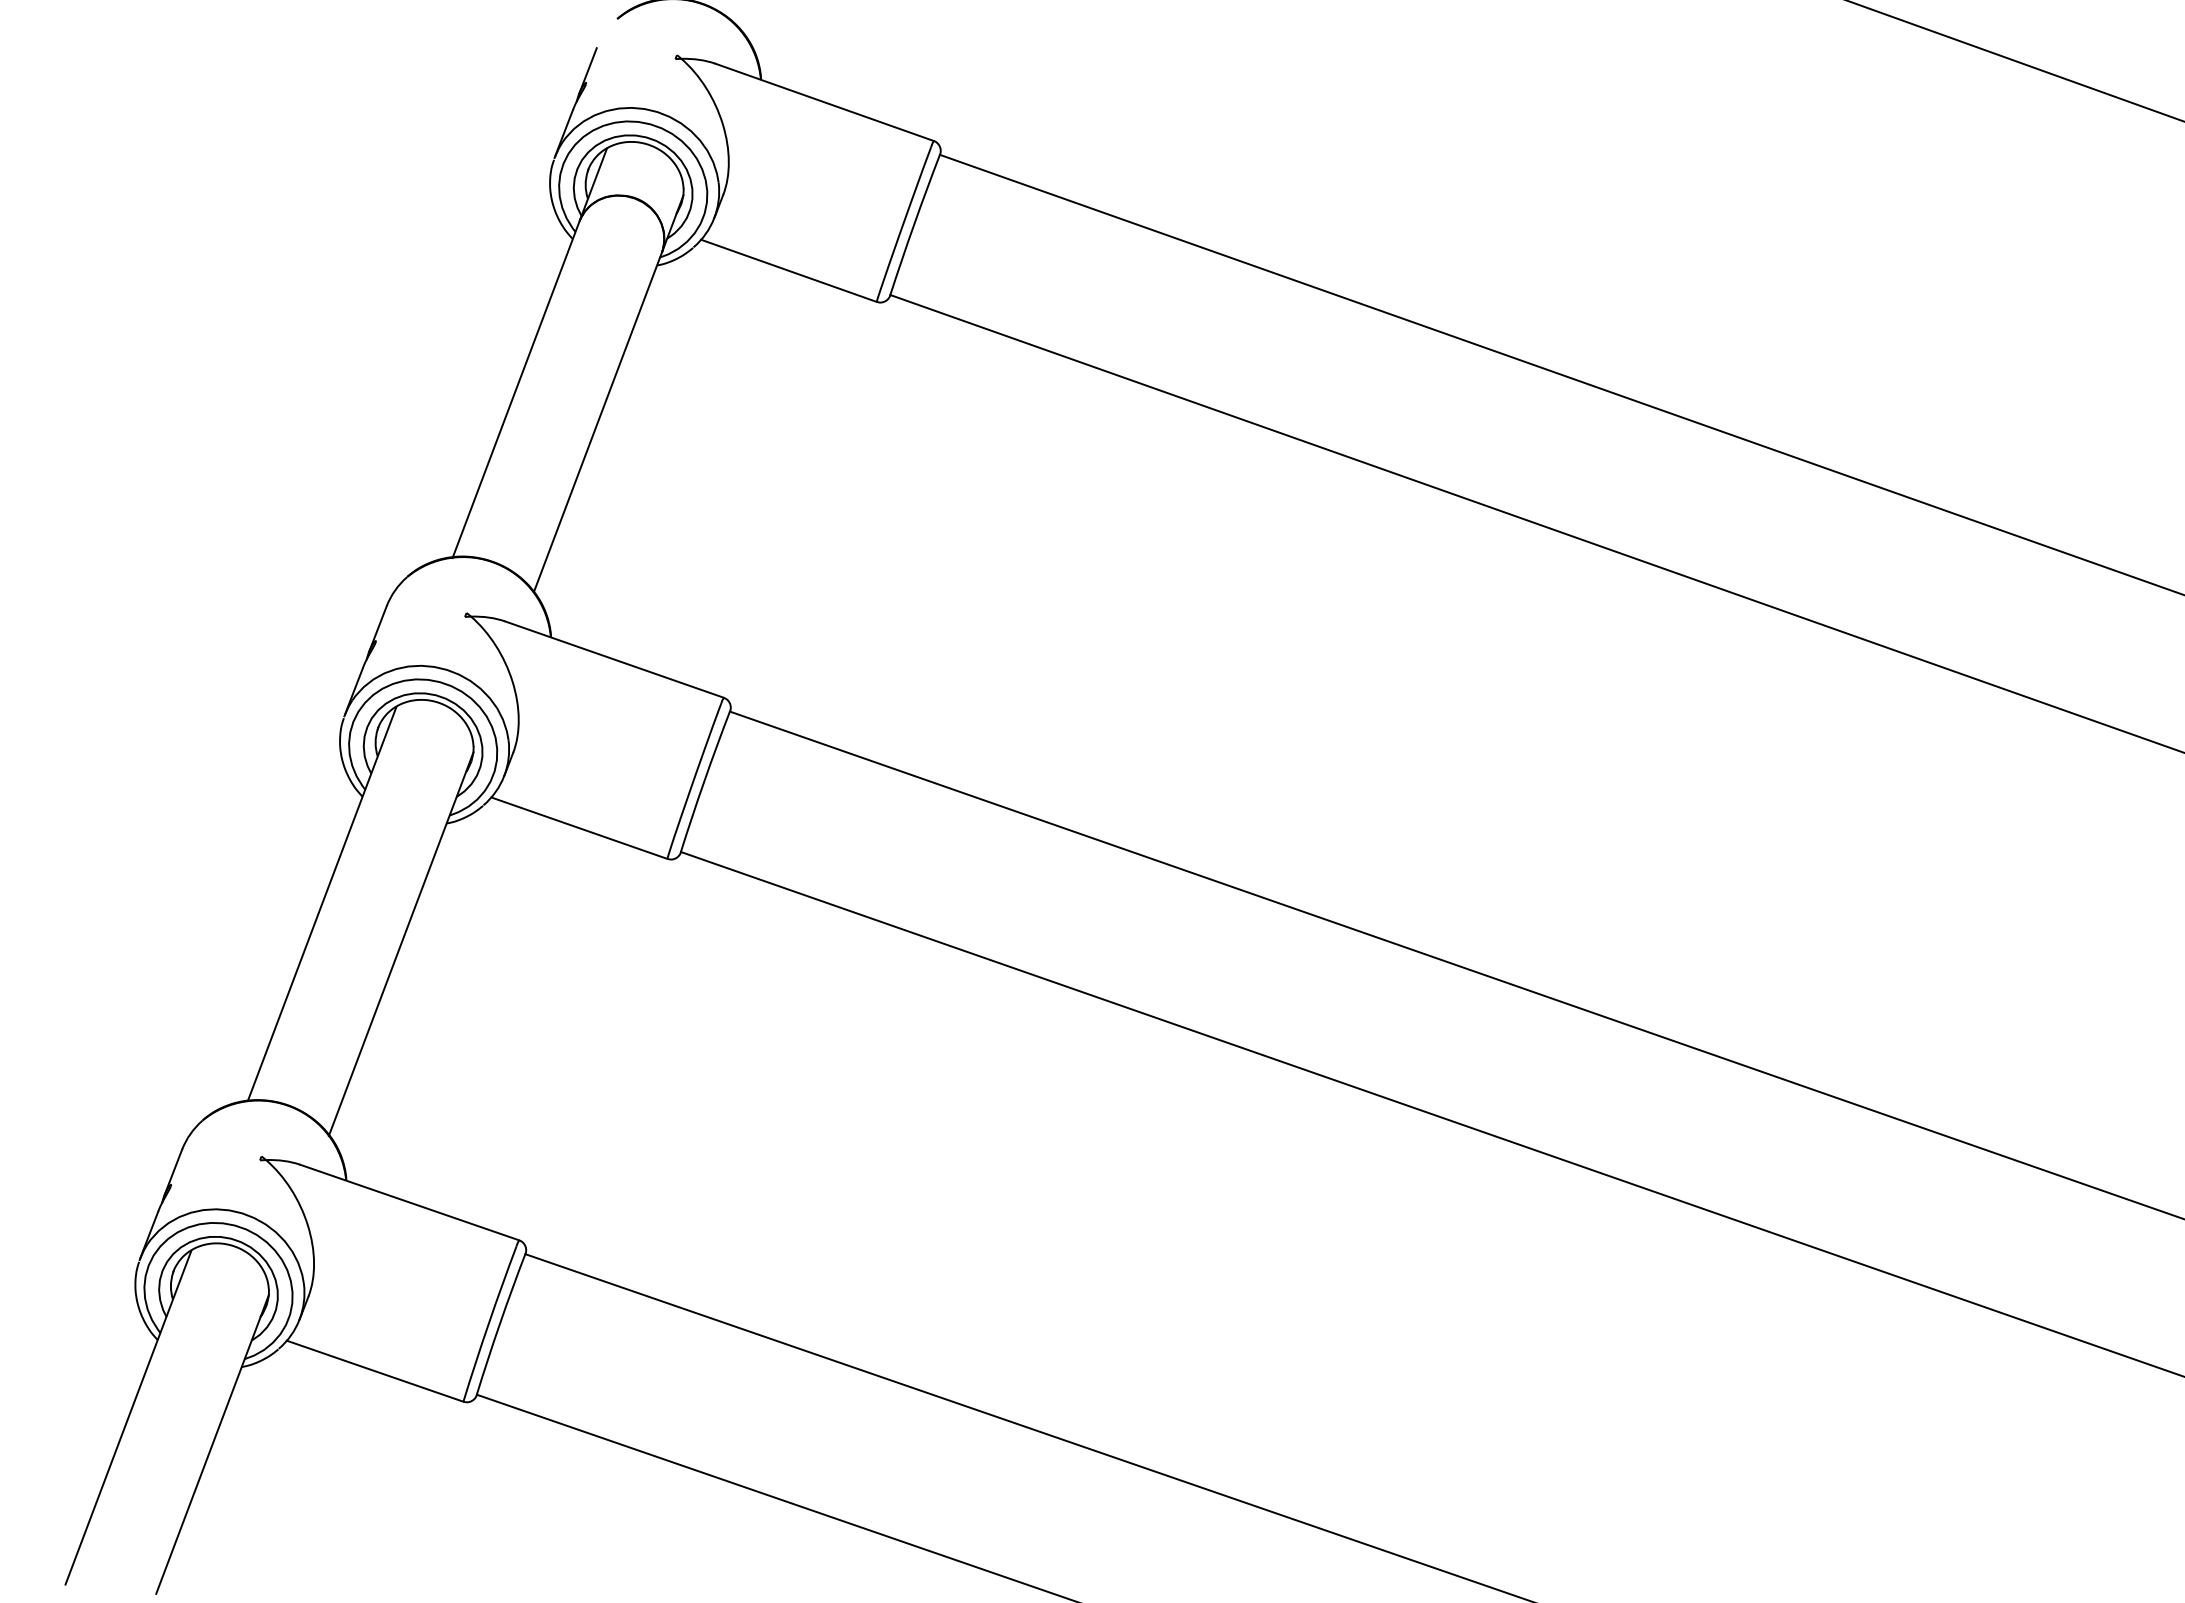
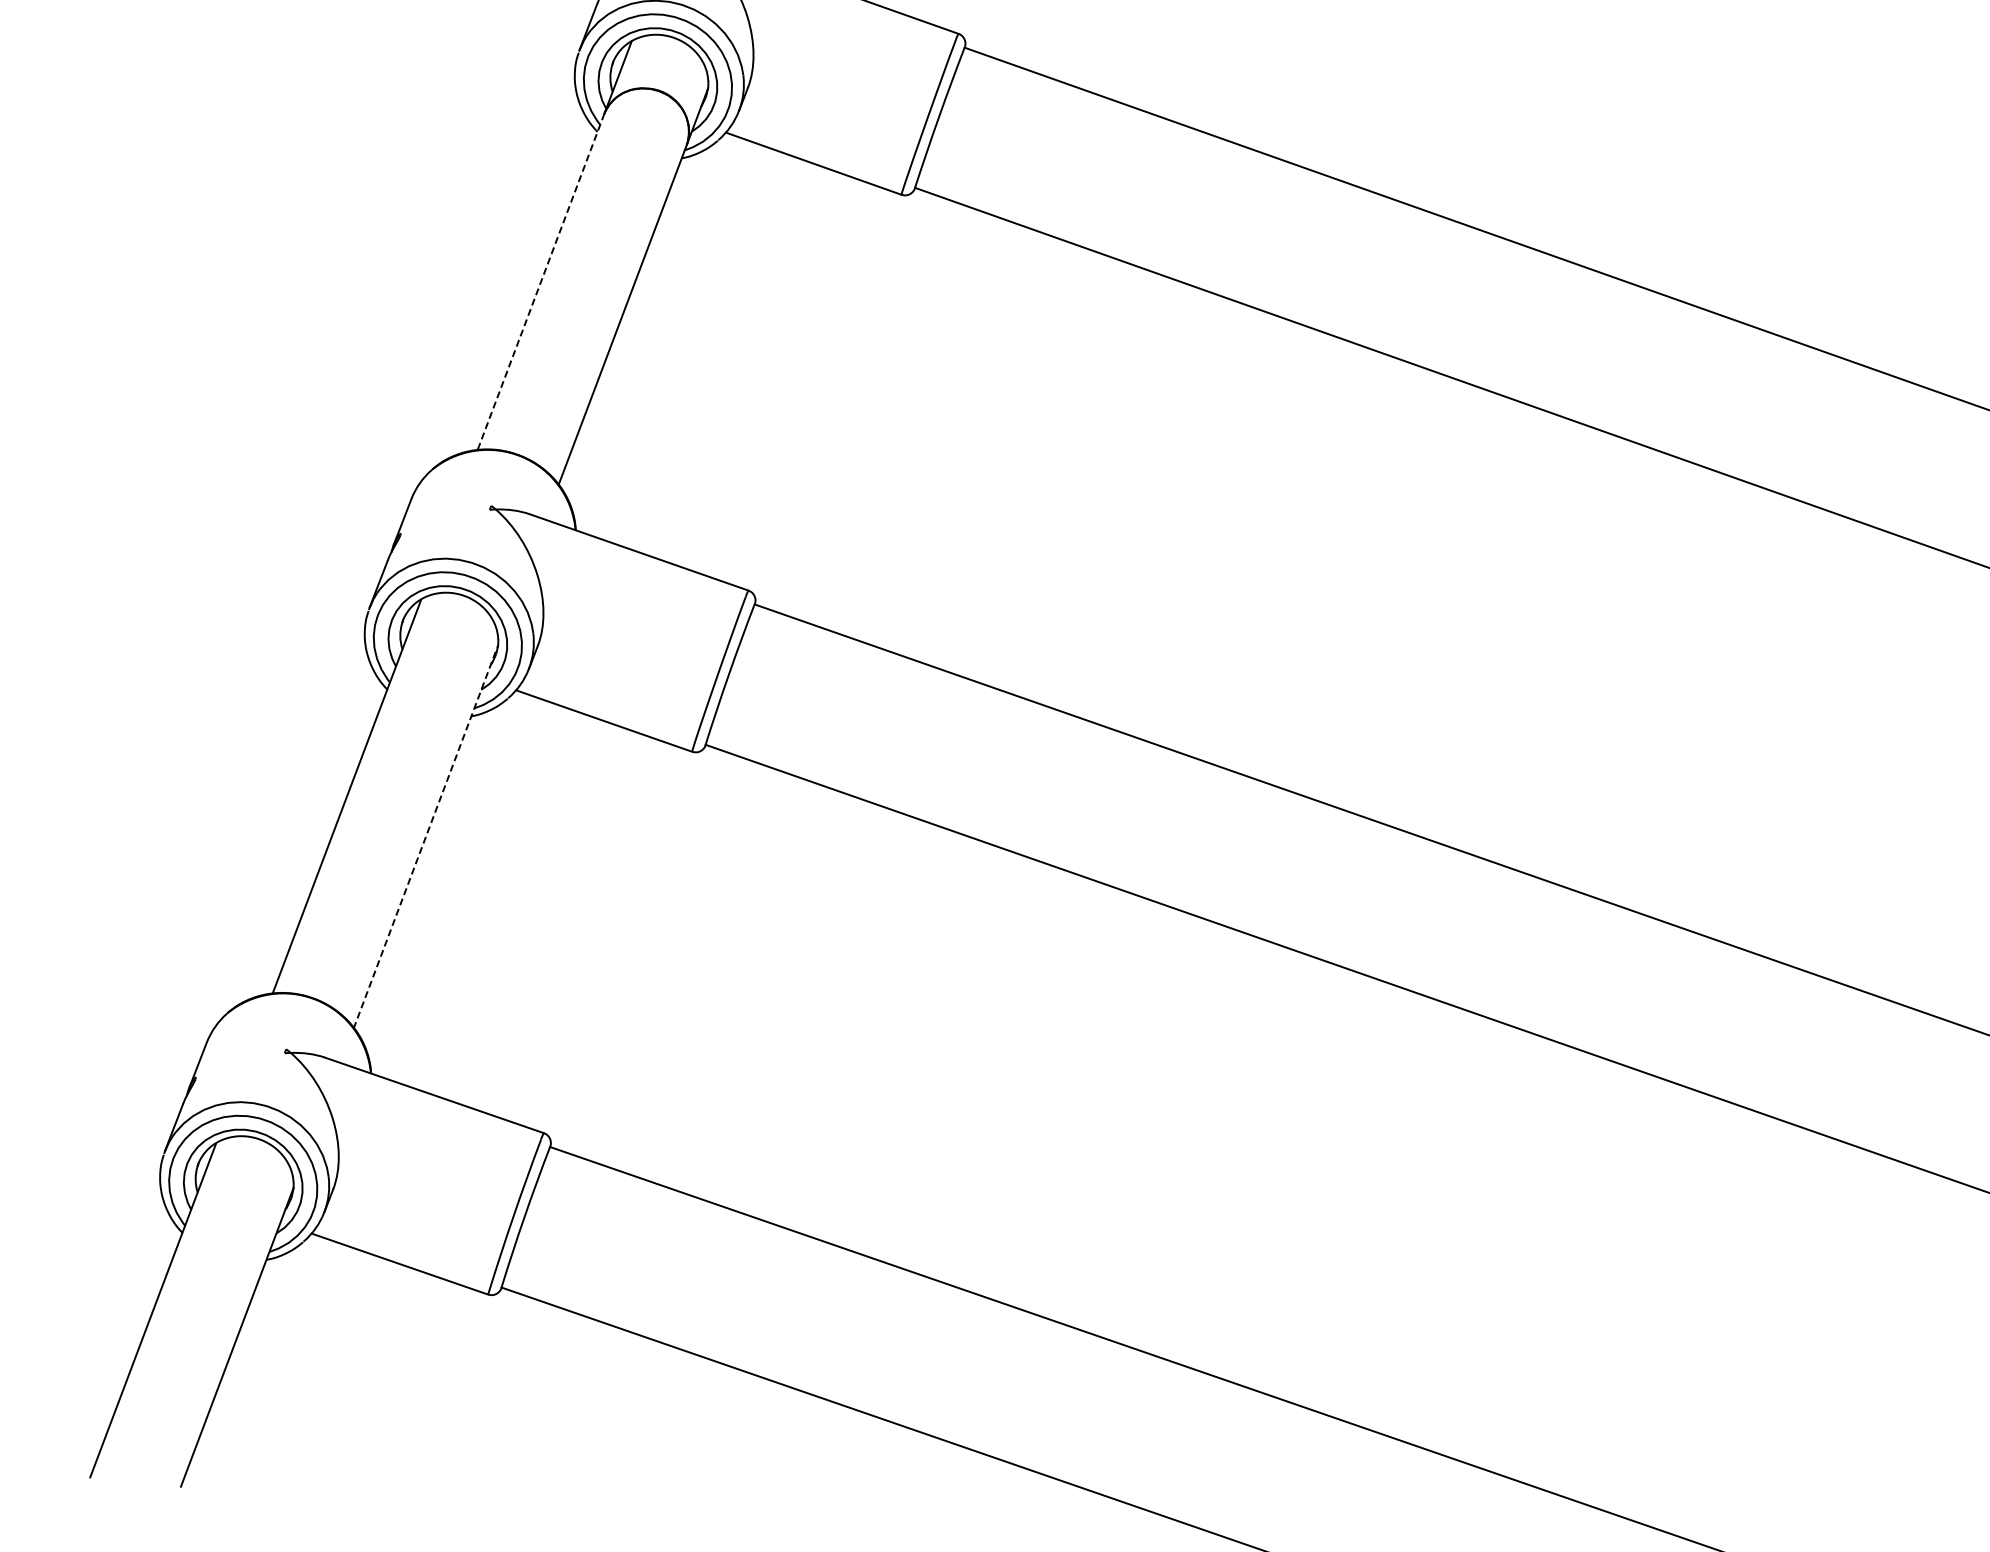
line: (516, 389) -> (541, 282), solid -> dashed
line: (401, 944) -> (426, 837), solid -> dashed

